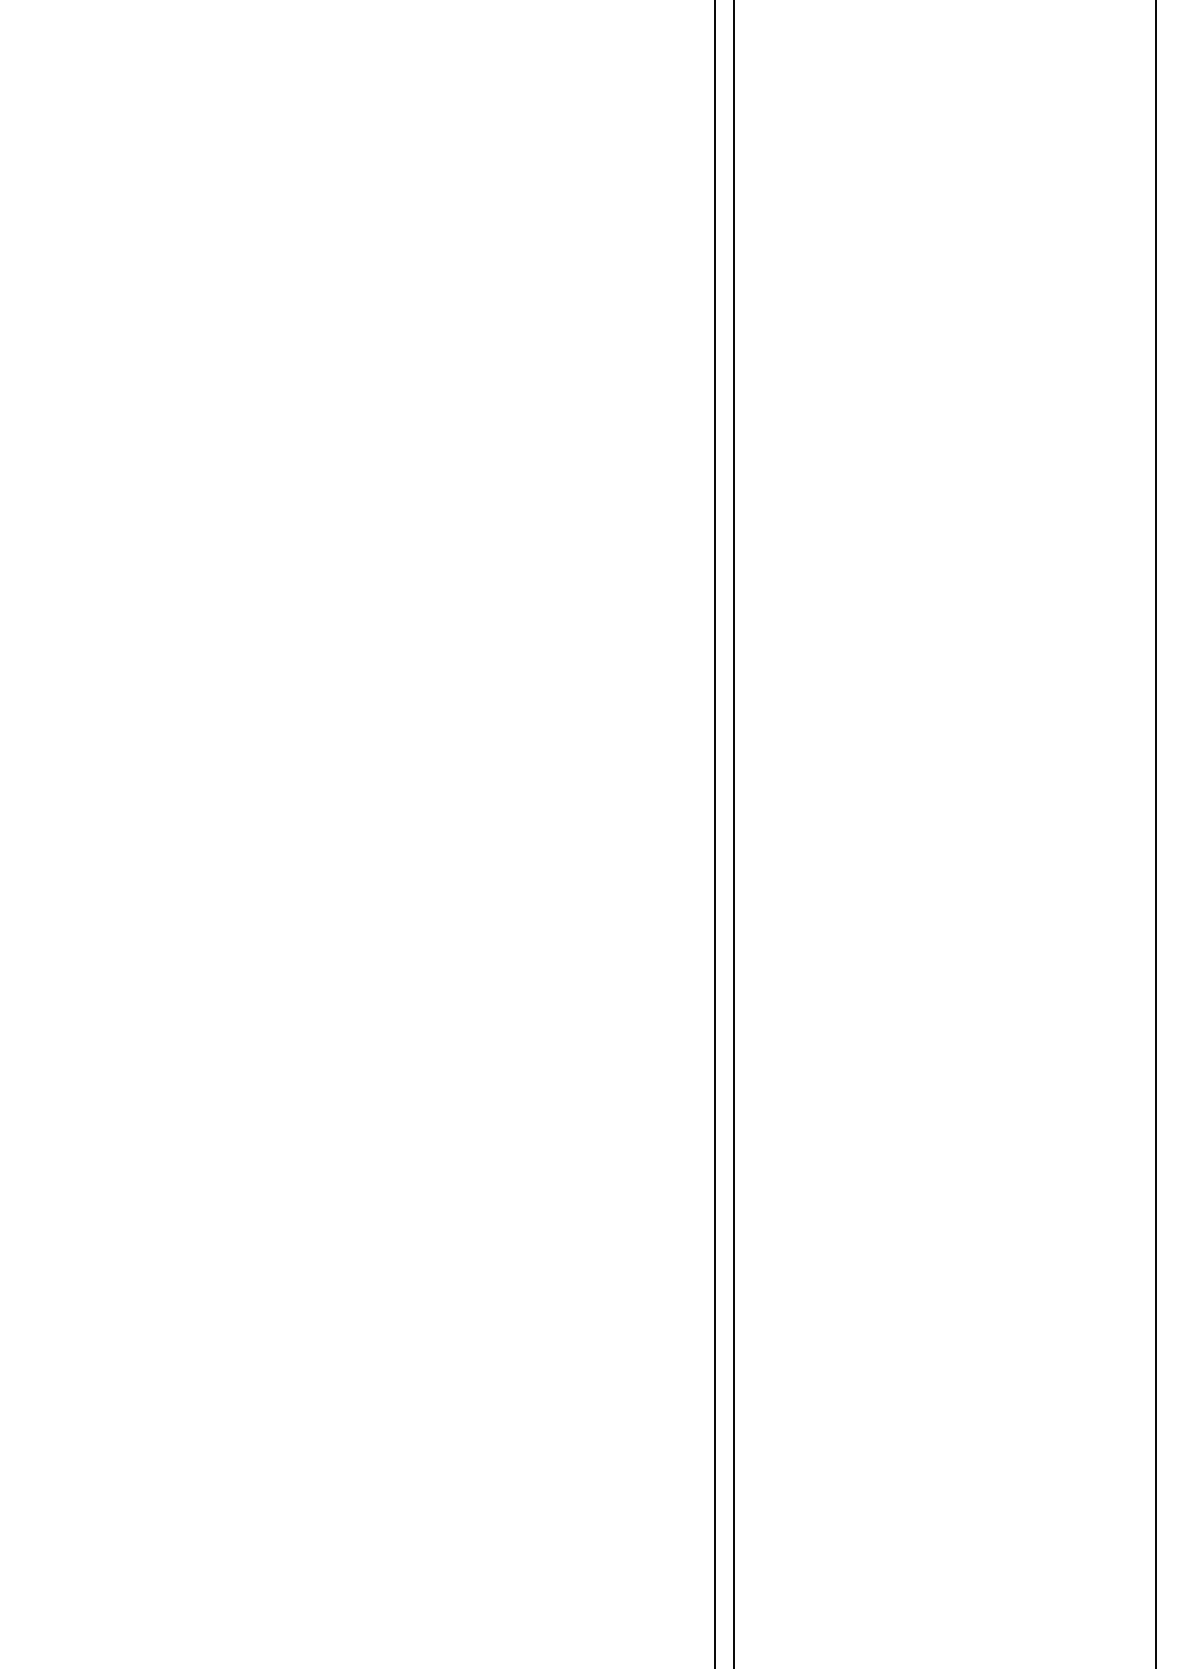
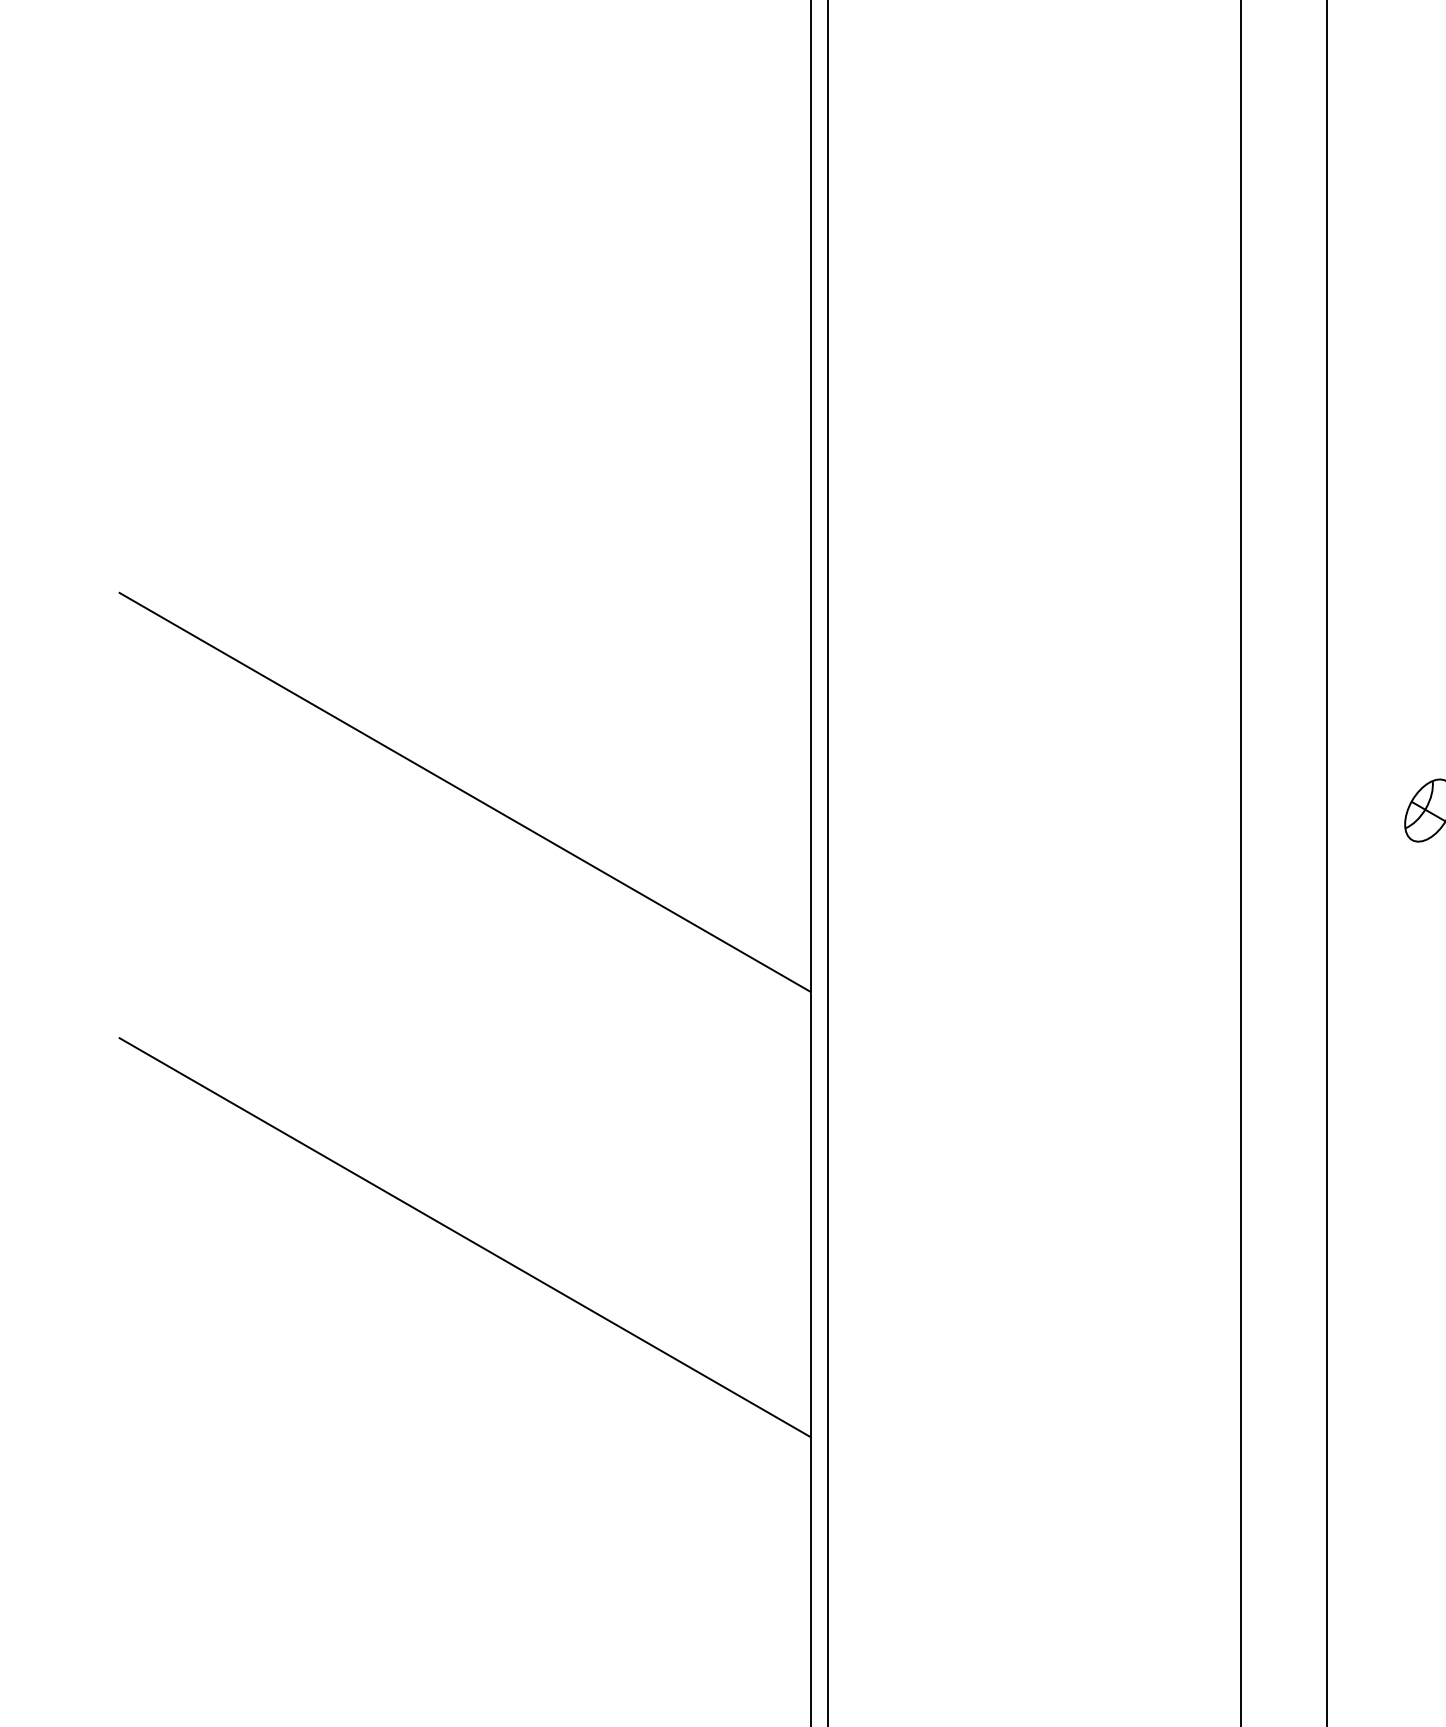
line: (361, 657) -> (464, 791), added
line: (361, 1113) -> (464, 1237), added

